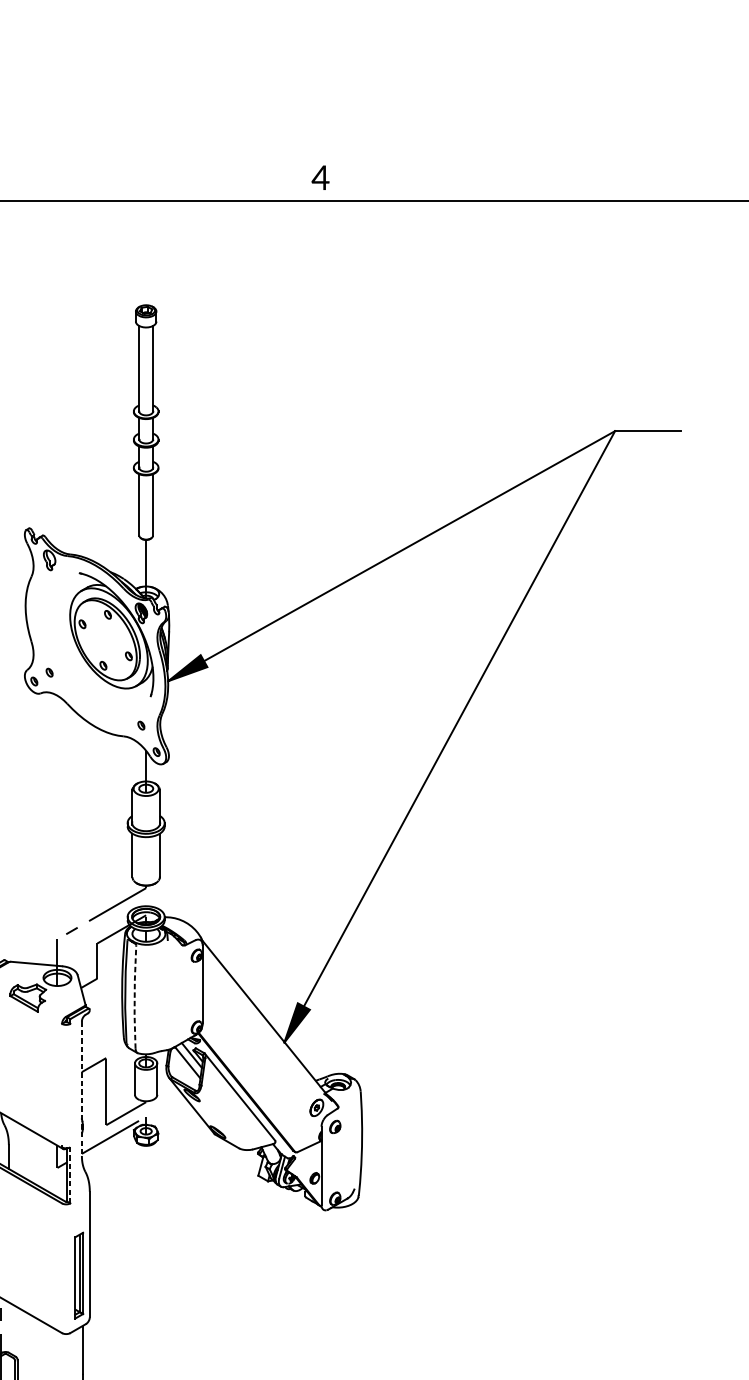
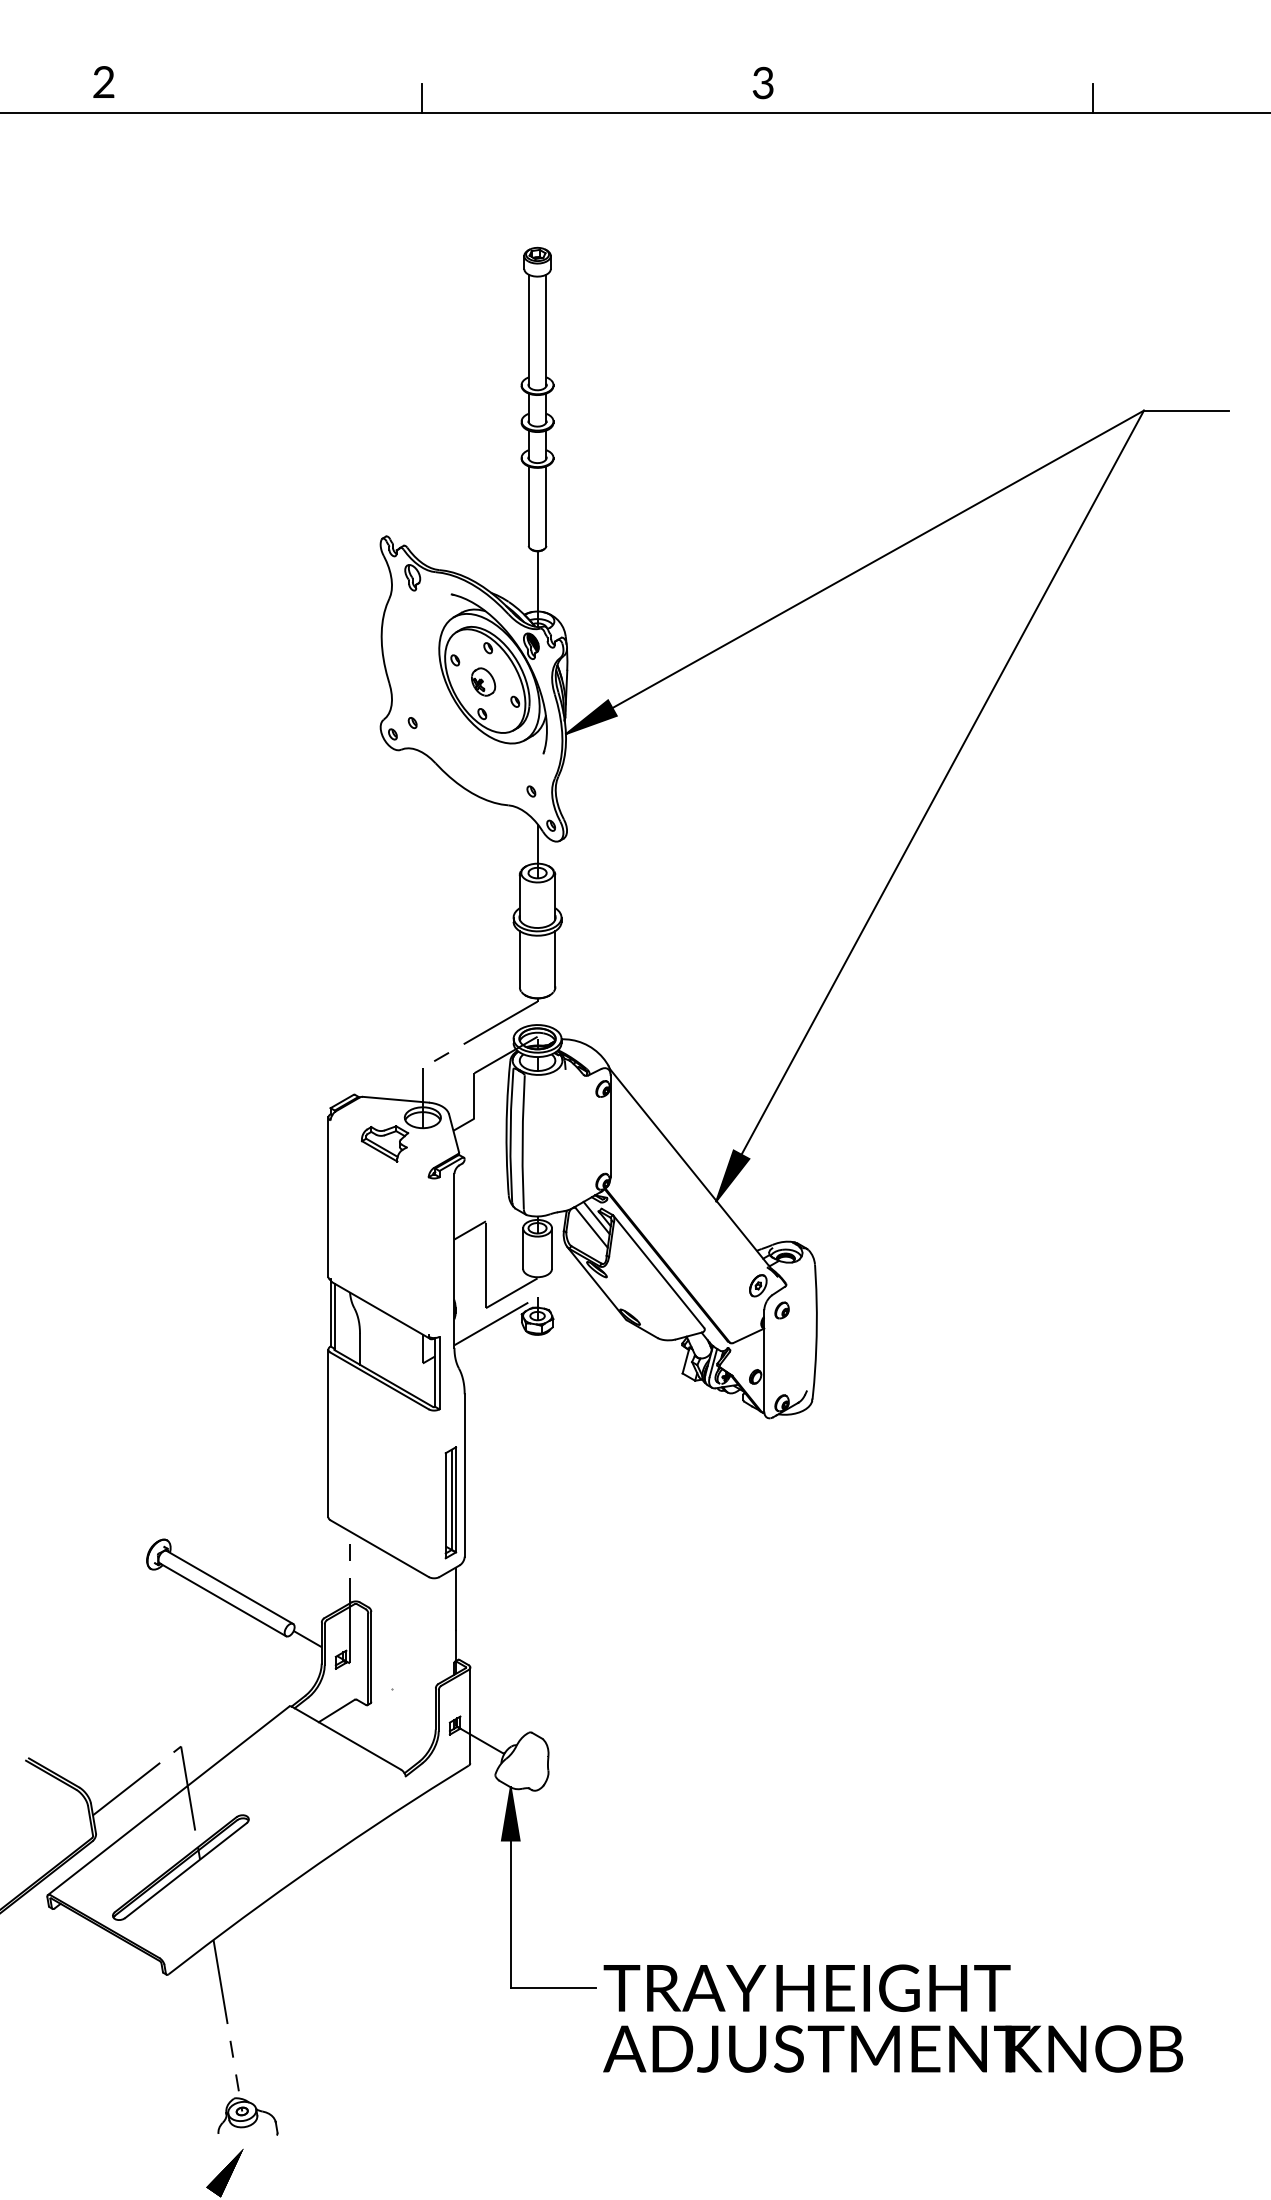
text: (320, 177) -> (762, 82), 4 -> 3
line: (56, 188) -> (421, 97), added
line: (576, 188) -> (1093, 97), added
part: (104, 640) -> (483, 681), added
line: (134, 997) -> (522, 1142), dashed -> solid
line: (81, 1089) -> (454, 1261), dashed -> solid
line: (70, 1174) -> (439, 1372), dashed -> solid

